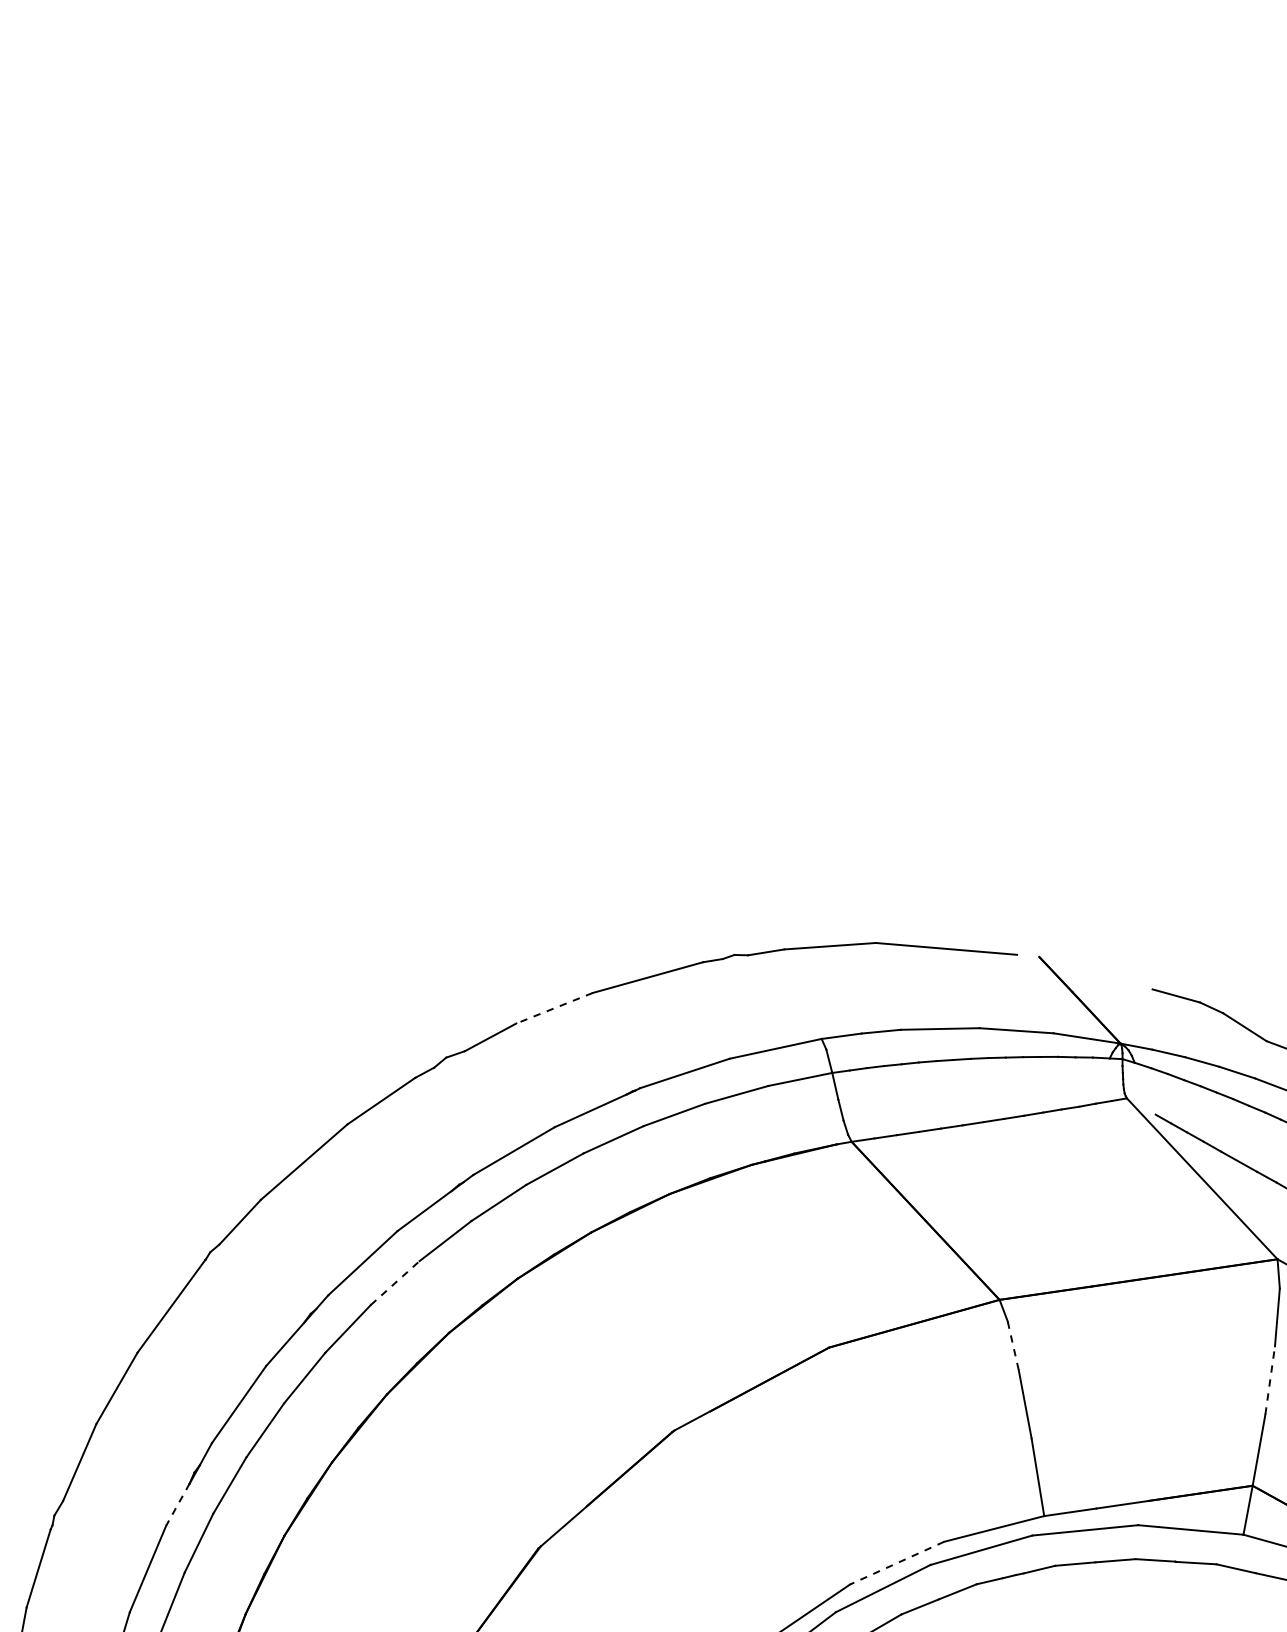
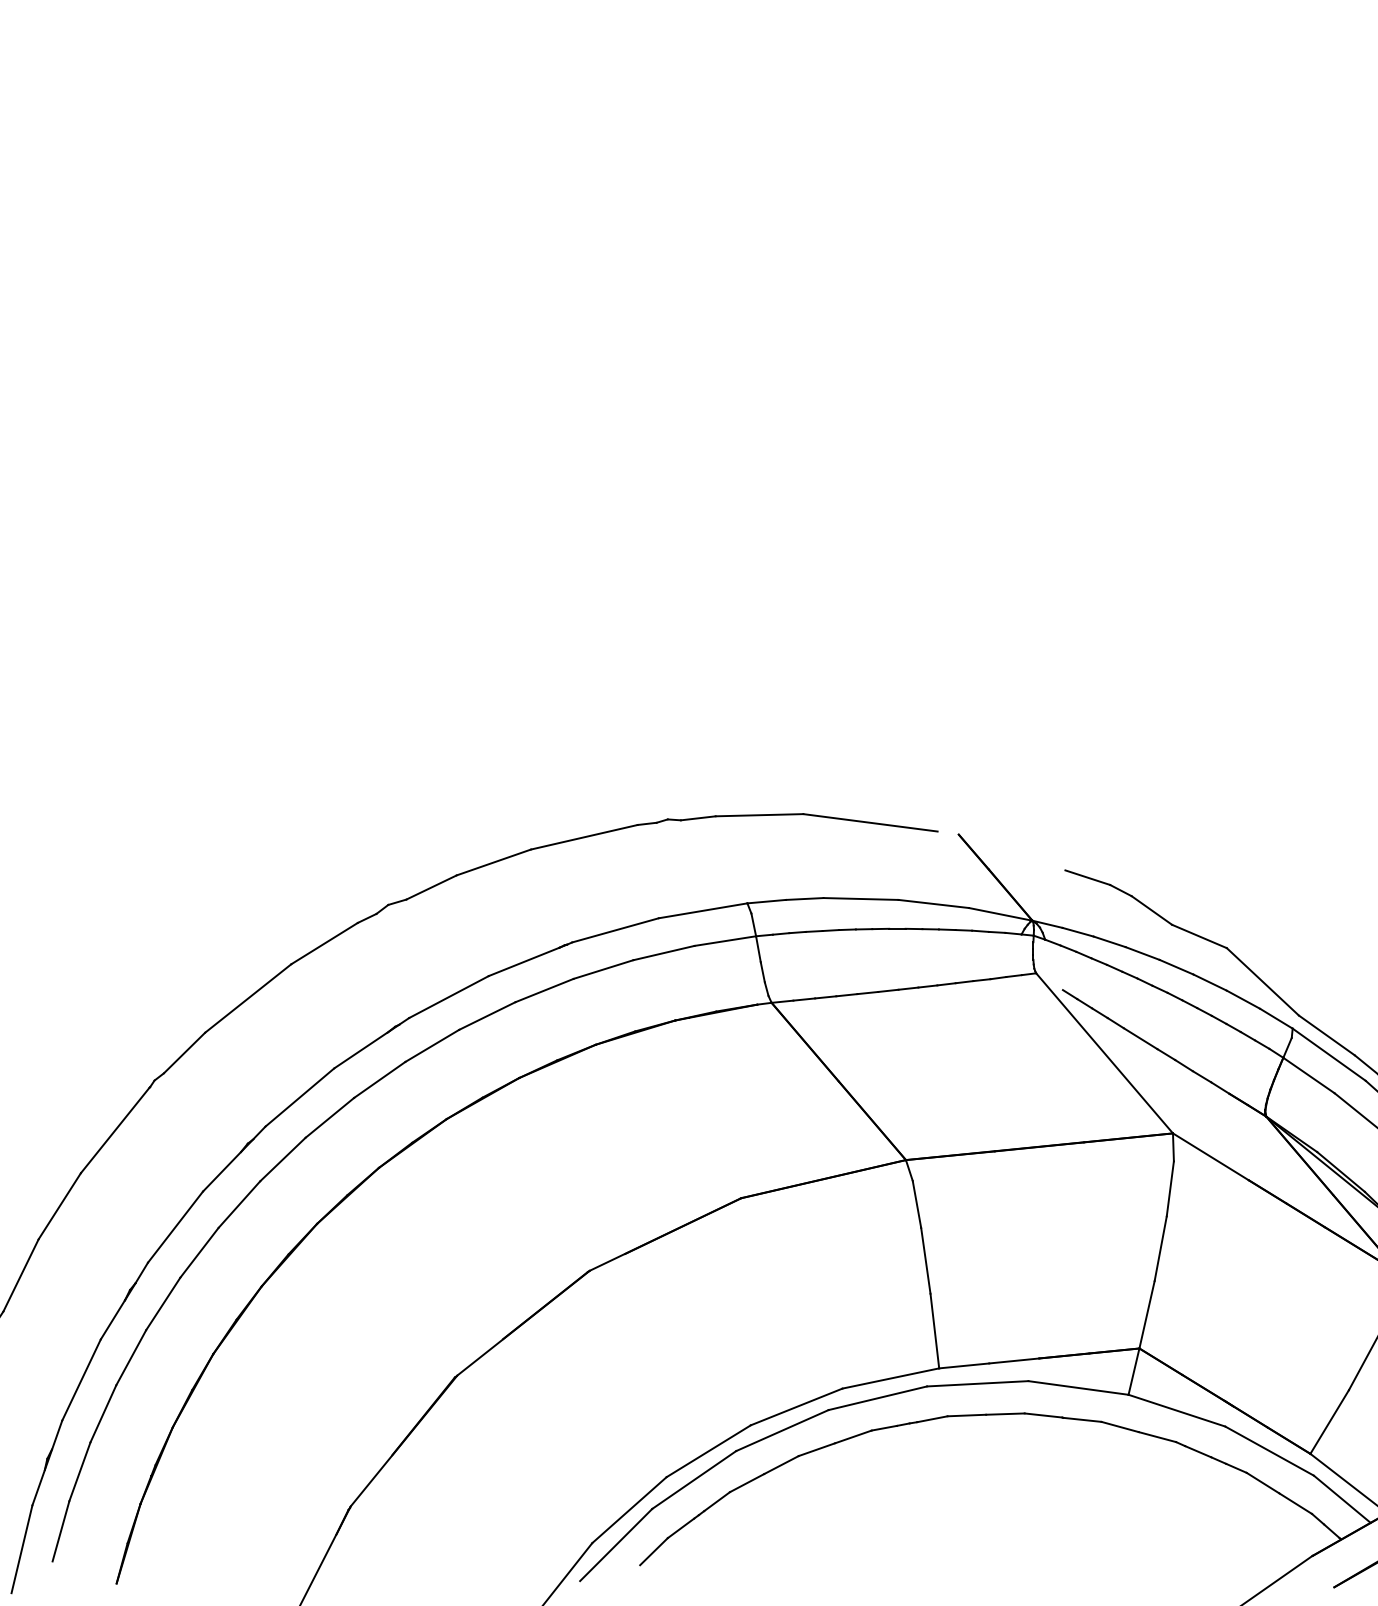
line: (554, 1008) -> (493, 862), dashed -> solid
line: (395, 1282) -> (330, 1117), dashed -> solid
line: (1012, 1345) -> (916, 1204), dashed -> solid
line: (1269, 1380) -> (1160, 1248), dashed -> solid
line: (177, 1505) -> (112, 1320), dashed -> solid
line: (896, 1563) -> (796, 1407), dashed -> solid

